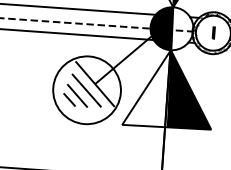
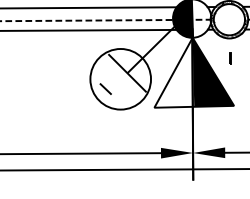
line: (213, 32) -> (230, 58), moved
line: (86, 90) -> (120, 79), removed
line: (77, 95) -> (112, 84), removed

